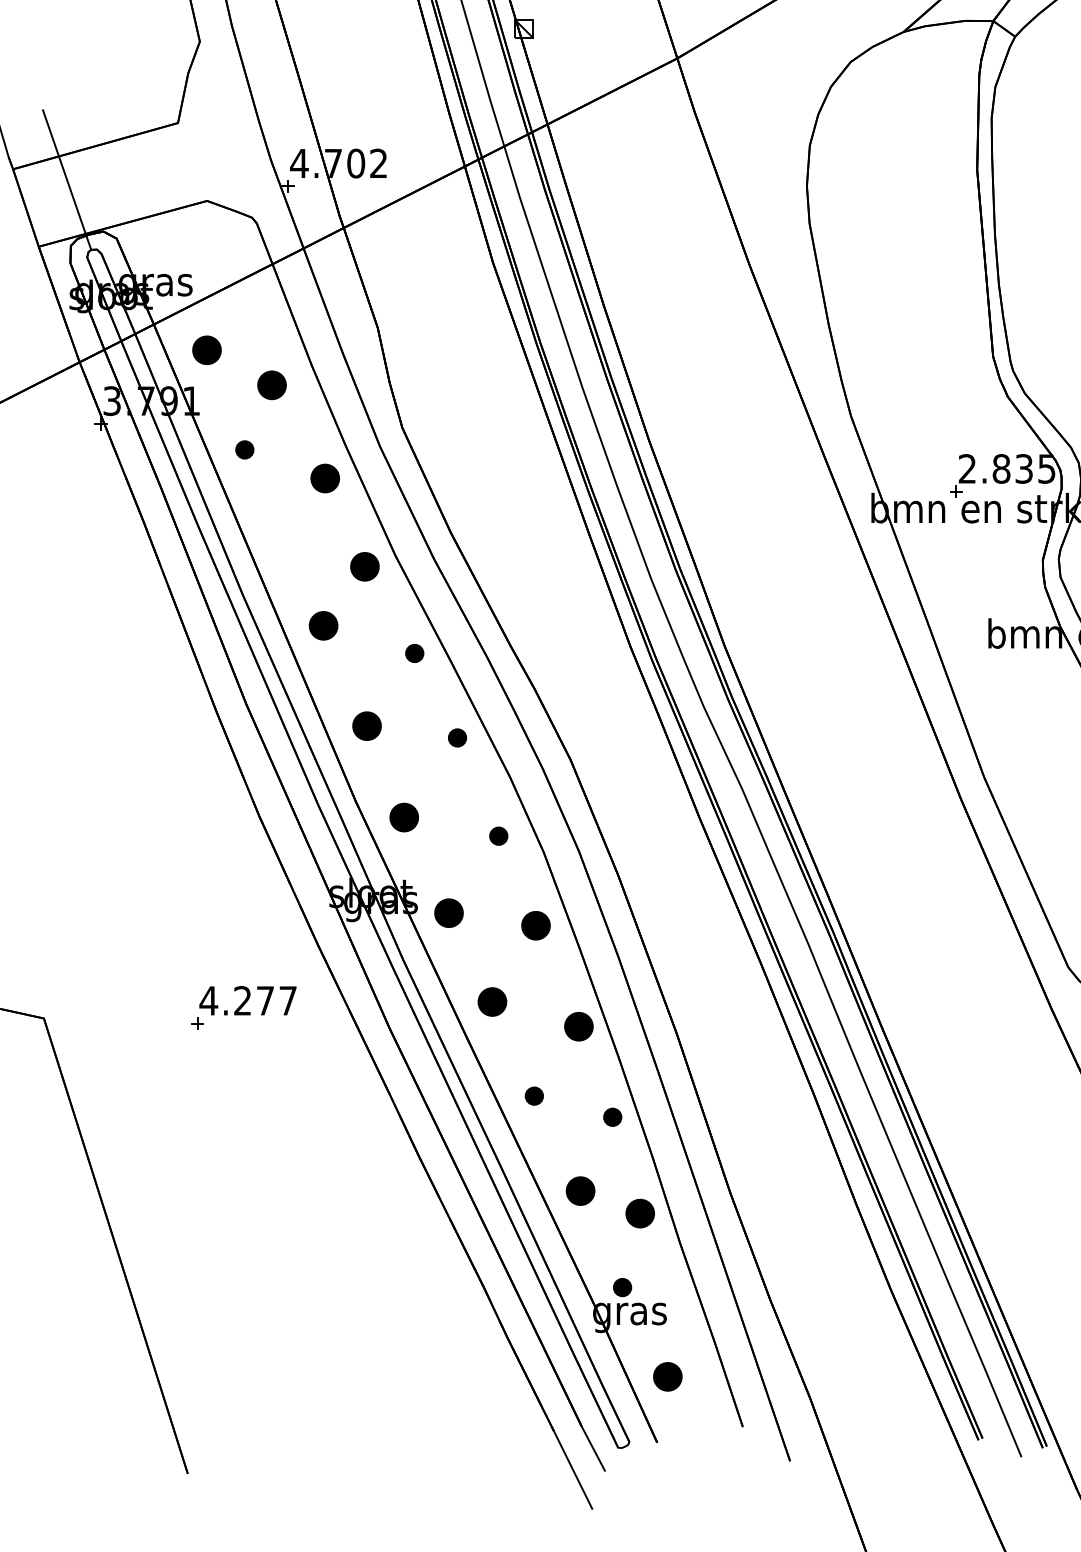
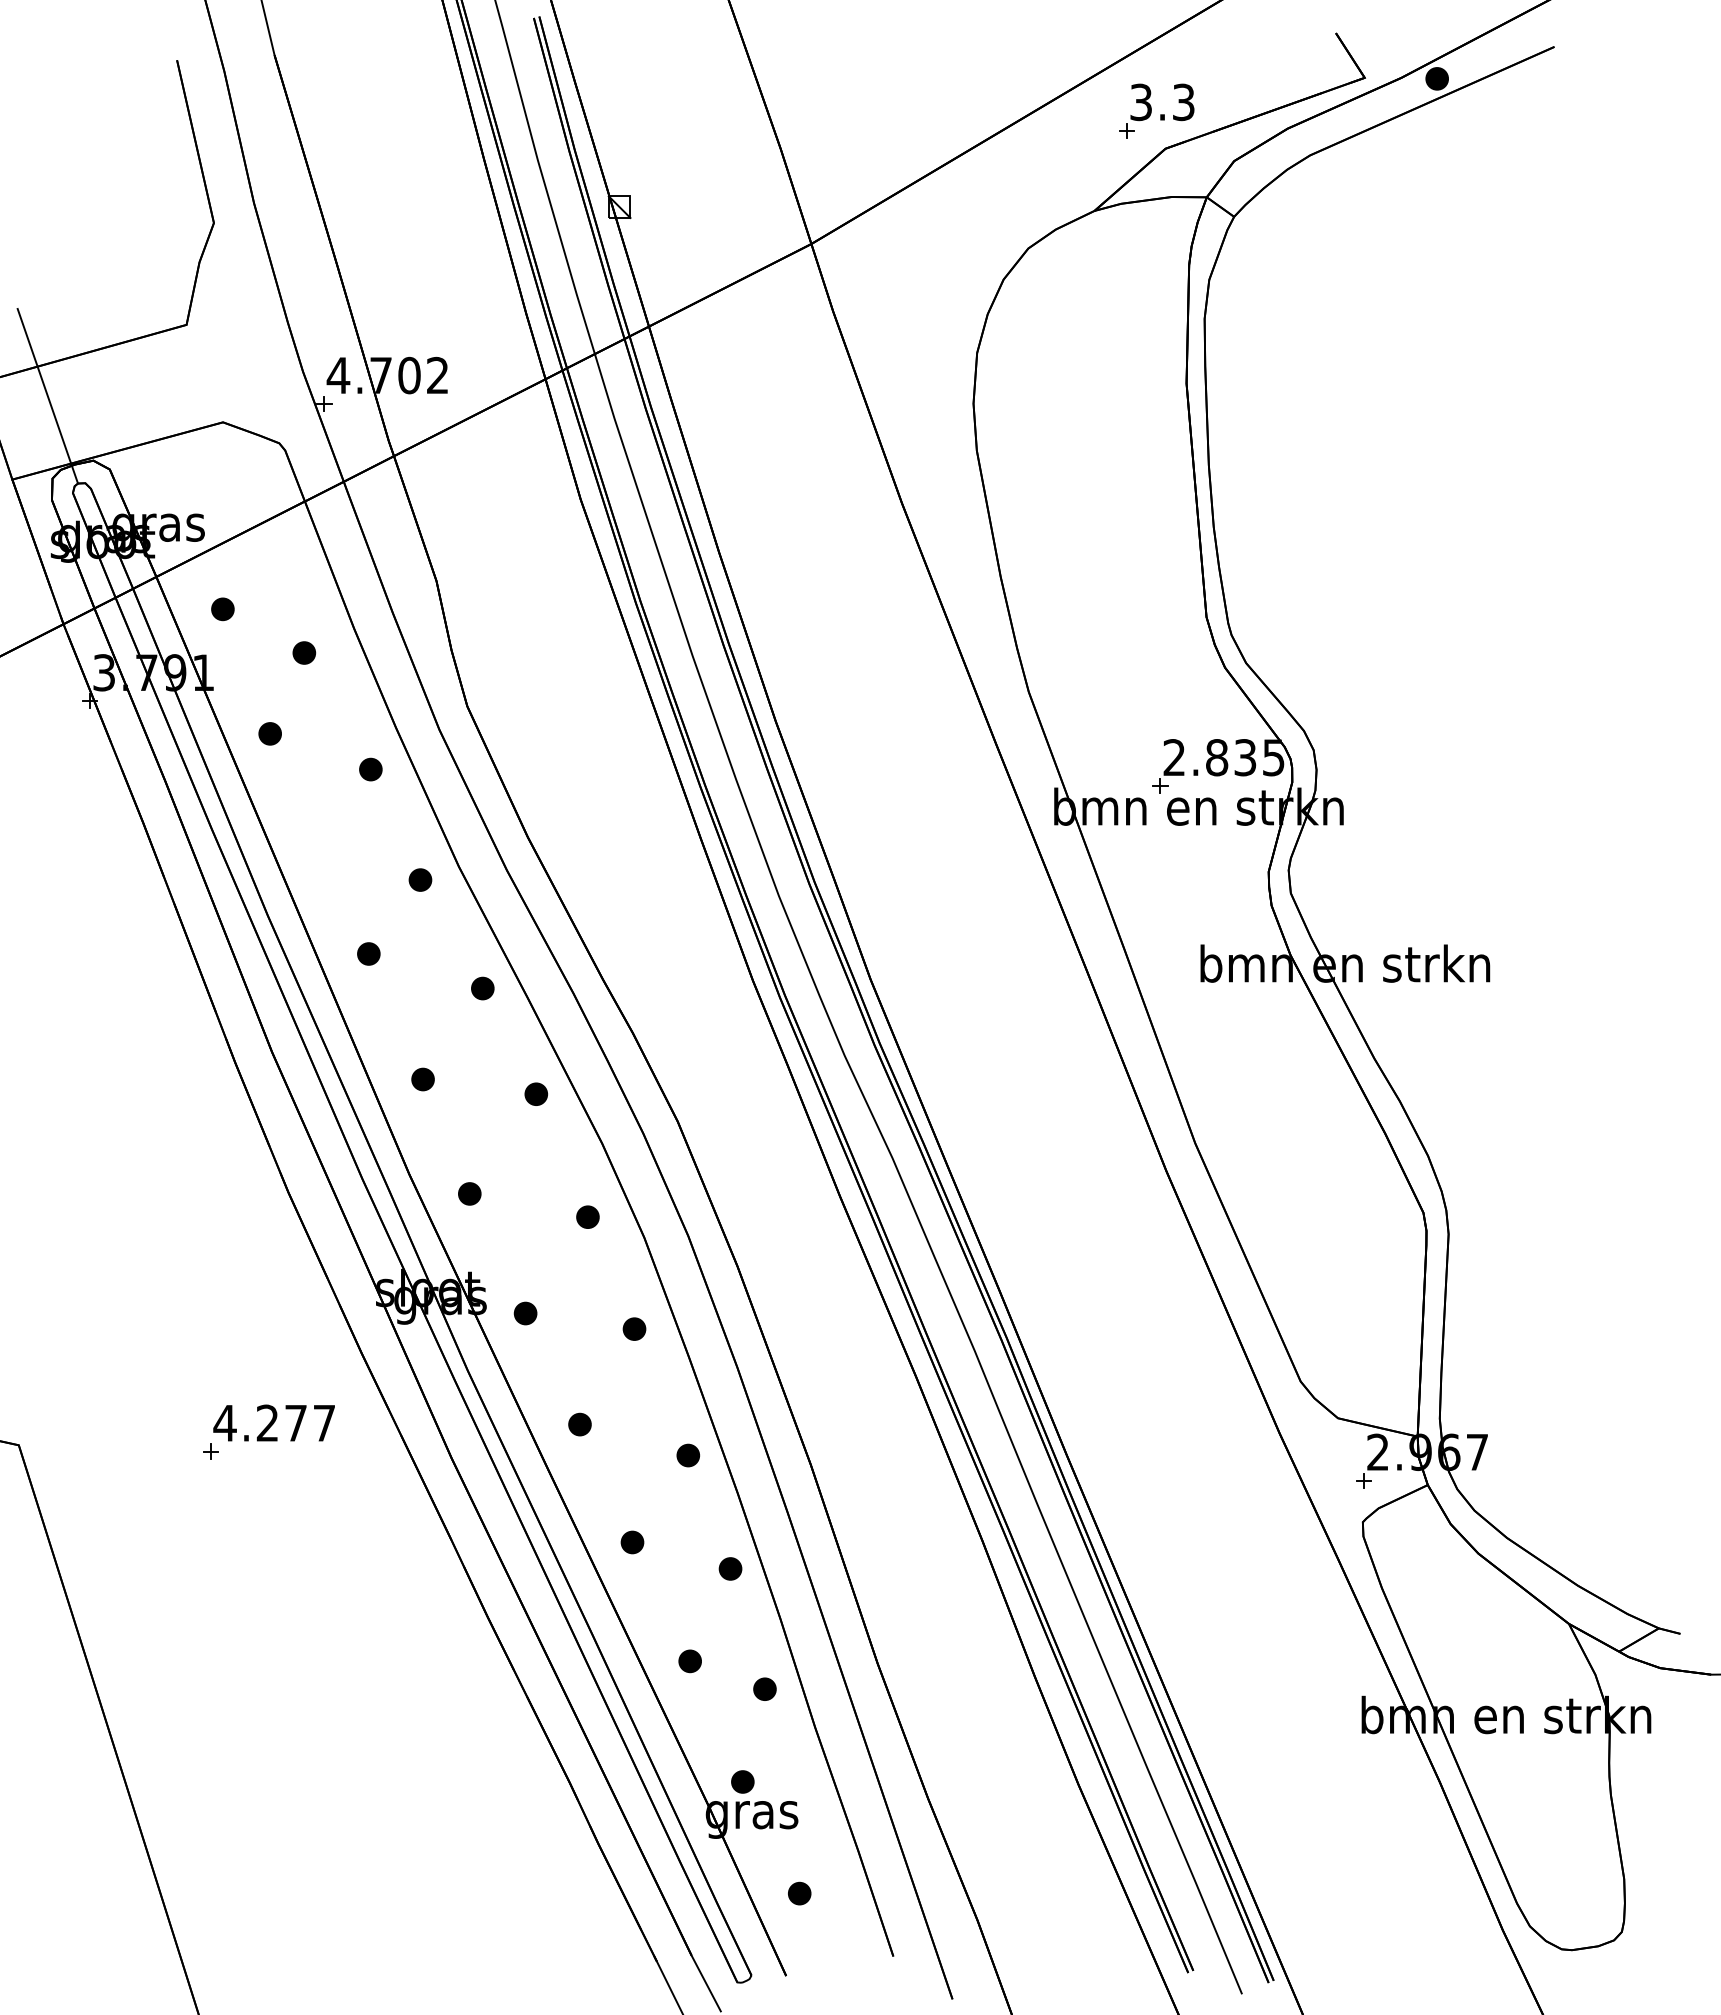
part: (206, 350) -> (222, 609), size x0.62
part: (272, 384) -> (304, 652), size x0.62
part: (324, 478) -> (370, 769), size x0.62
part: (364, 566) -> (420, 879), size x0.62
part: (323, 625) -> (368, 953), size x0.62
part: (366, 726) -> (422, 1079), size x0.62
part: (404, 817) -> (469, 1193), size x0.62
part: (448, 913) -> (525, 1313), size x0.62
part: (535, 925) -> (634, 1328), size x0.62
part: (492, 1001) -> (579, 1424), size x0.62
part: (579, 1026) -> (688, 1455), size x0.62
part: (579, 1191) -> (689, 1661), size x0.62
part: (639, 1212) -> (764, 1688), size x0.62
part: (667, 1376) -> (799, 1893), size x0.62

